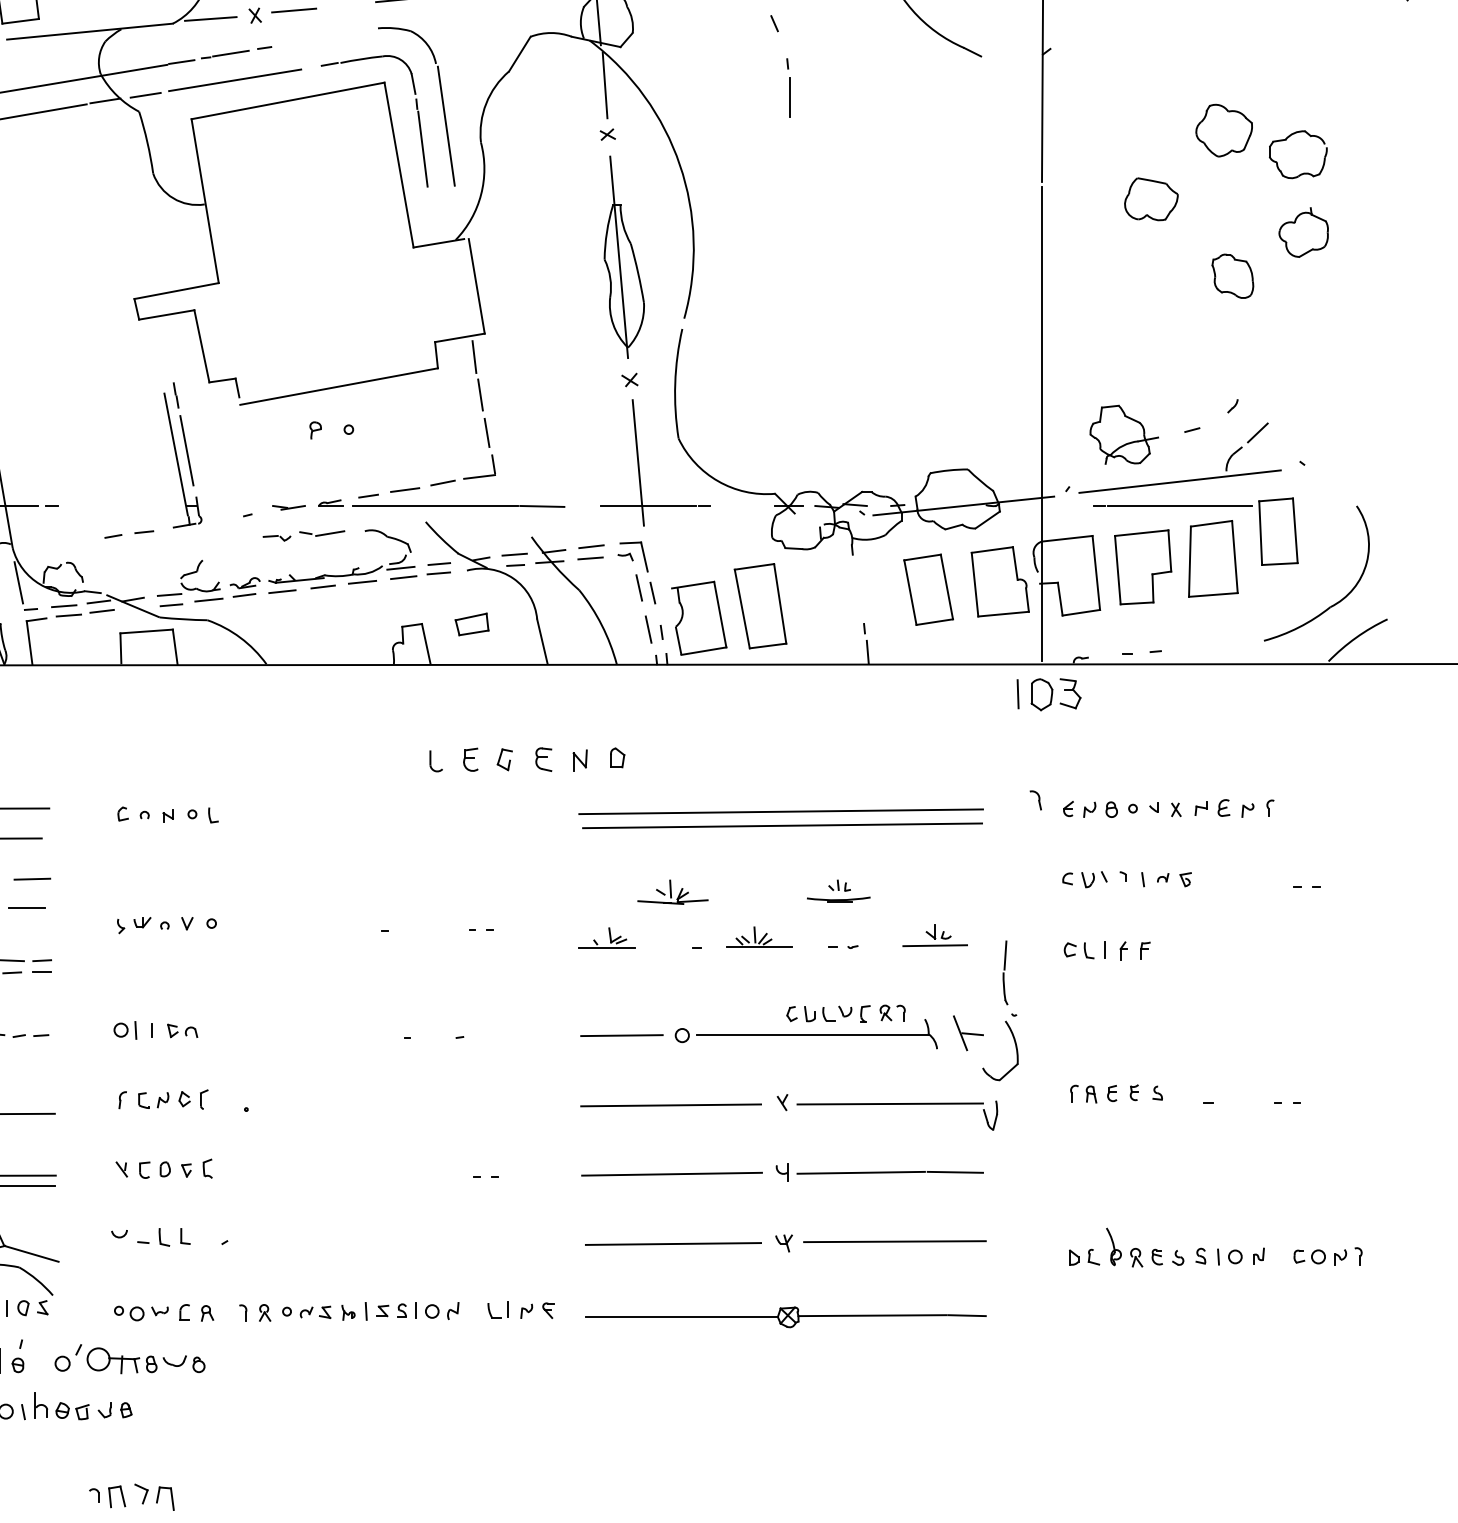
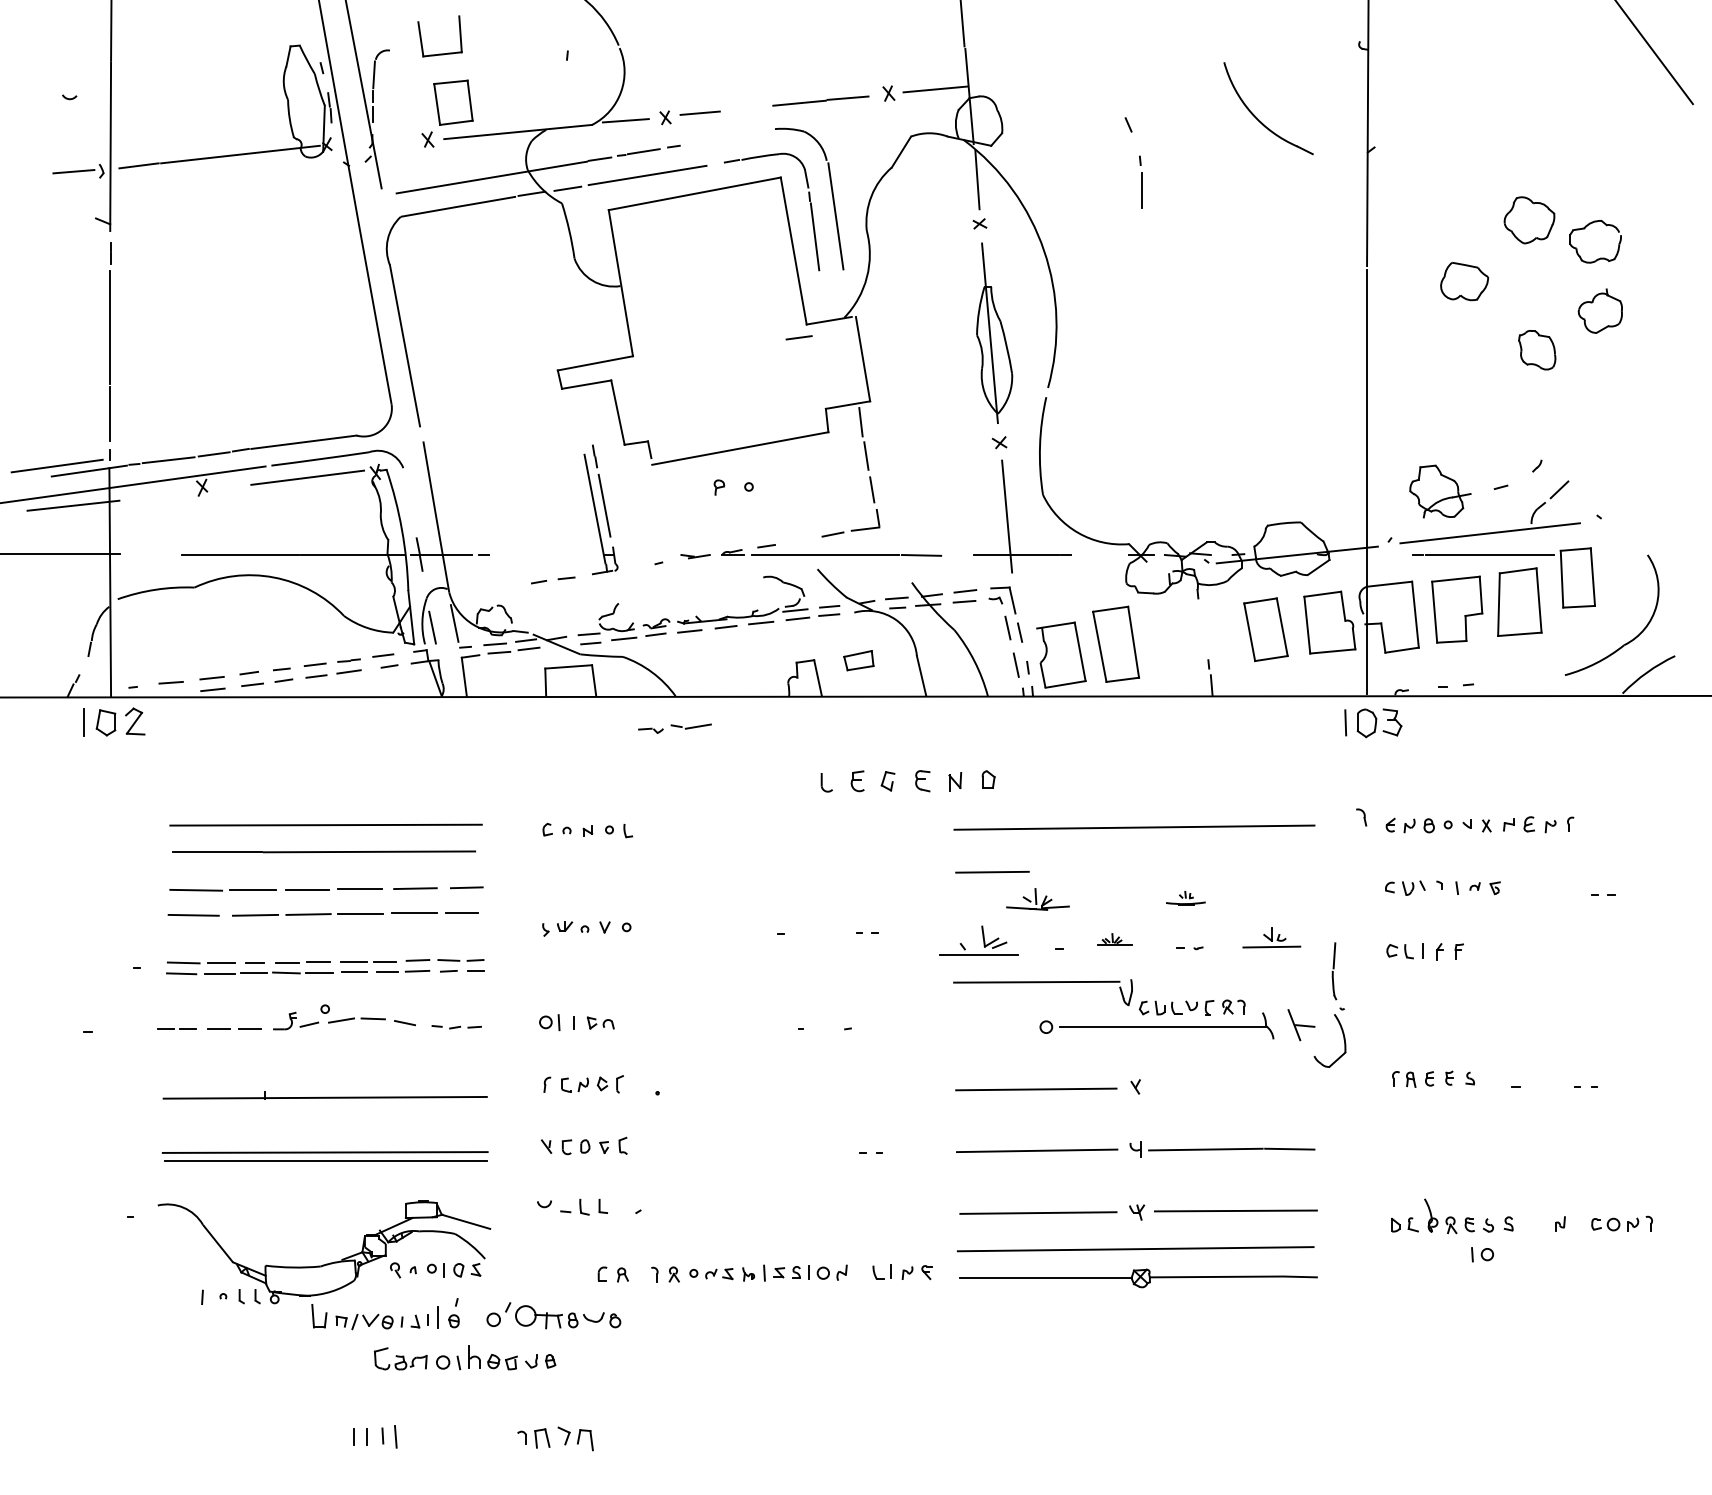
line: (404, 489) -> (798, 337), moved
part: (303, 535) -> (674, 728), moved
line: (782, 826) -> (1135, 1249), moved
part: (838, 891) -> (1185, 898), size x0.7
part: (758, 936) -> (1114, 938), size x0.6
part: (607, 937) -> (979, 939), size x1.6
line: (621, 1034) -> (992, 871), moved
part: (896, 1105) -> (1042, 983), moved
part: (1229, 1256) -> (1482, 1254), moved
part: (140, 1314) -> (563, 1275), removed

